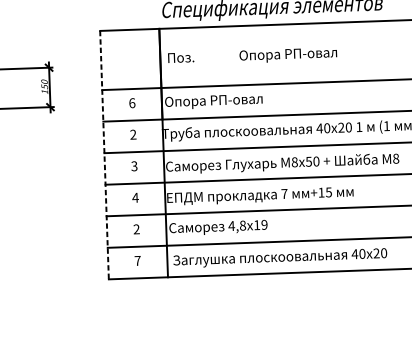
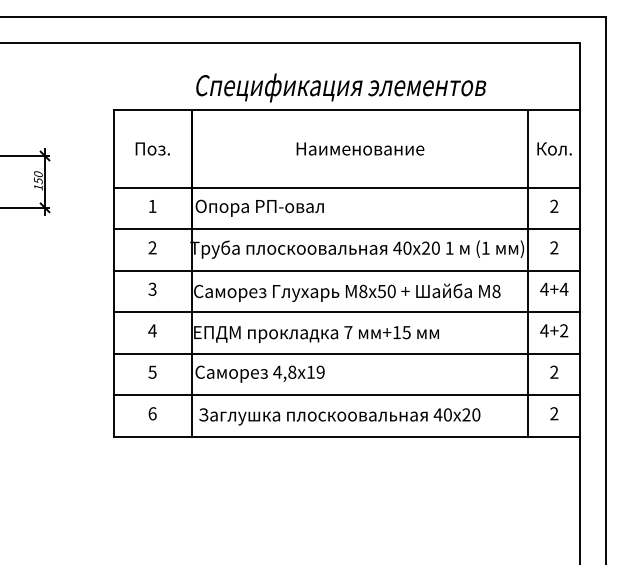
text: (288, 55) -> (359, 150), Опора РП-овал -> Наименование
text: (180, 57) -> (152, 148), moved
text: (132, 103) -> (152, 206), 6 -> 1
line: (104, 155) -> (113, 273), dashed -> solid
text: (136, 228) -> (152, 371), 2 -> 5
text: (137, 260) -> (152, 413), 7 -> 6

